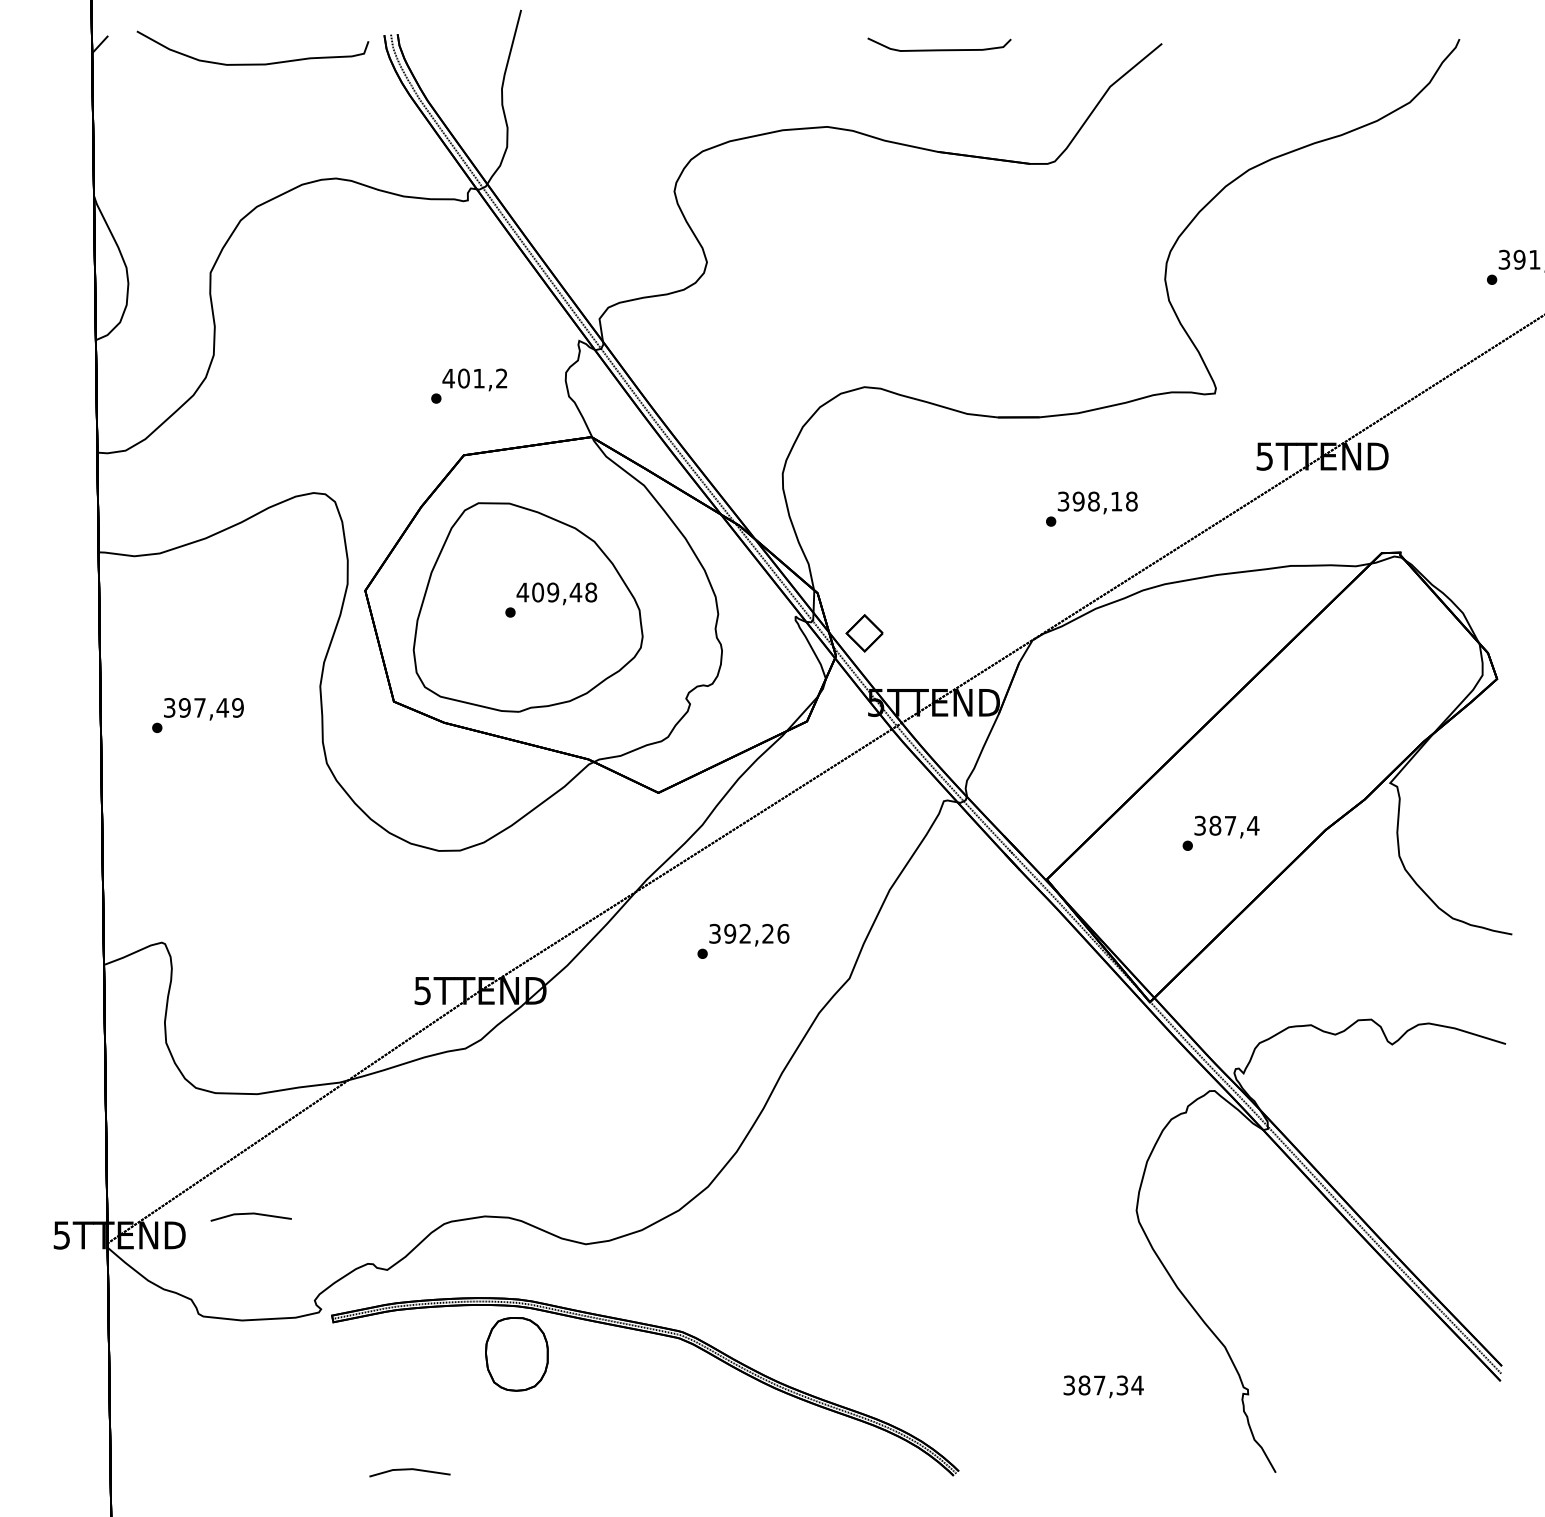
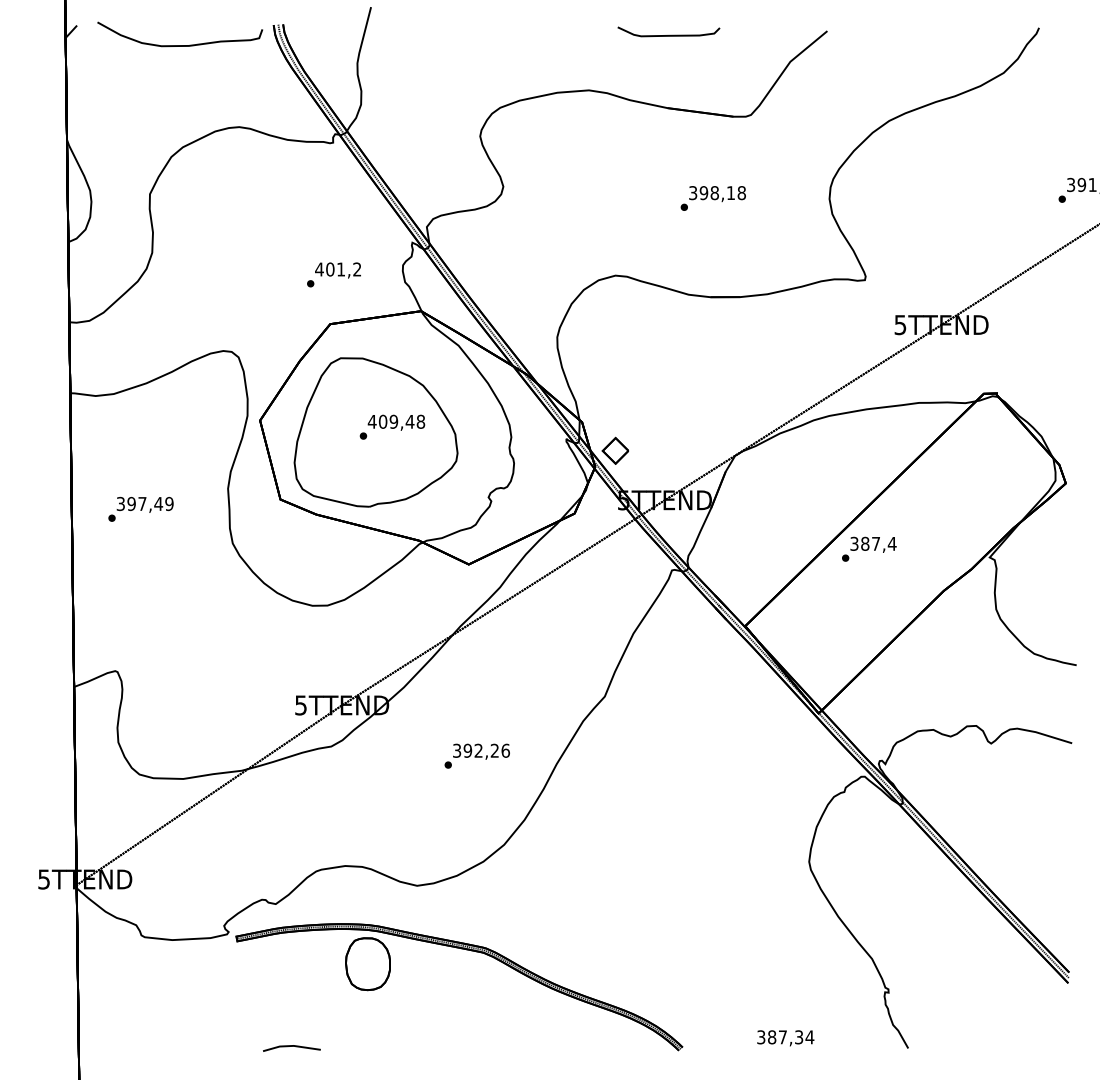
text: (1090, 509) -> (712, 198), moved
text: (1221, 832) -> (869, 548), moved
text: (742, 940) -> (476, 755), moved
line: (250, 1214) -> (178, 864), removed
text: (1103, 1387) -> (785, 1038), moved

